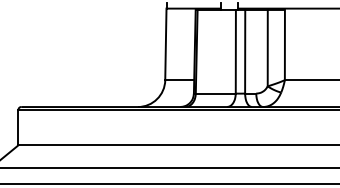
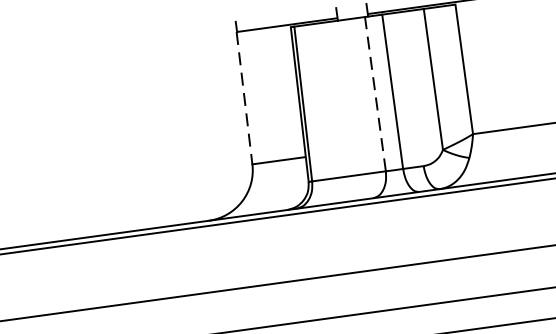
line: (165, 44) -> (243, 98), solid -> dashed
line: (235, 51) -> (374, 93), solid -> dashed

